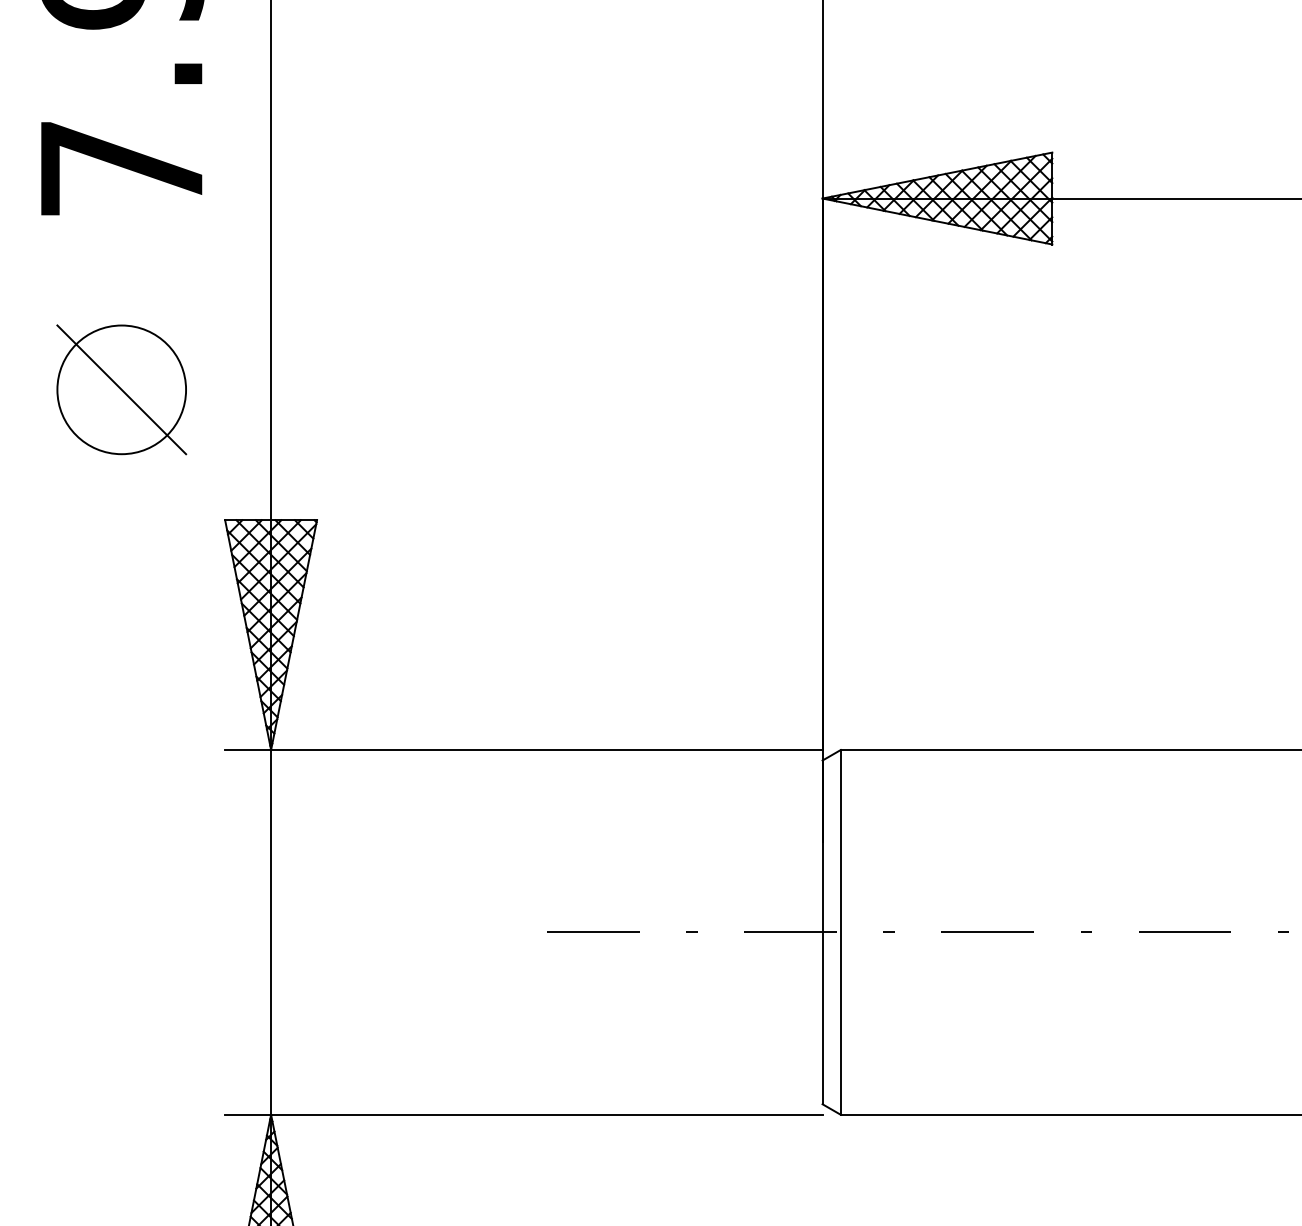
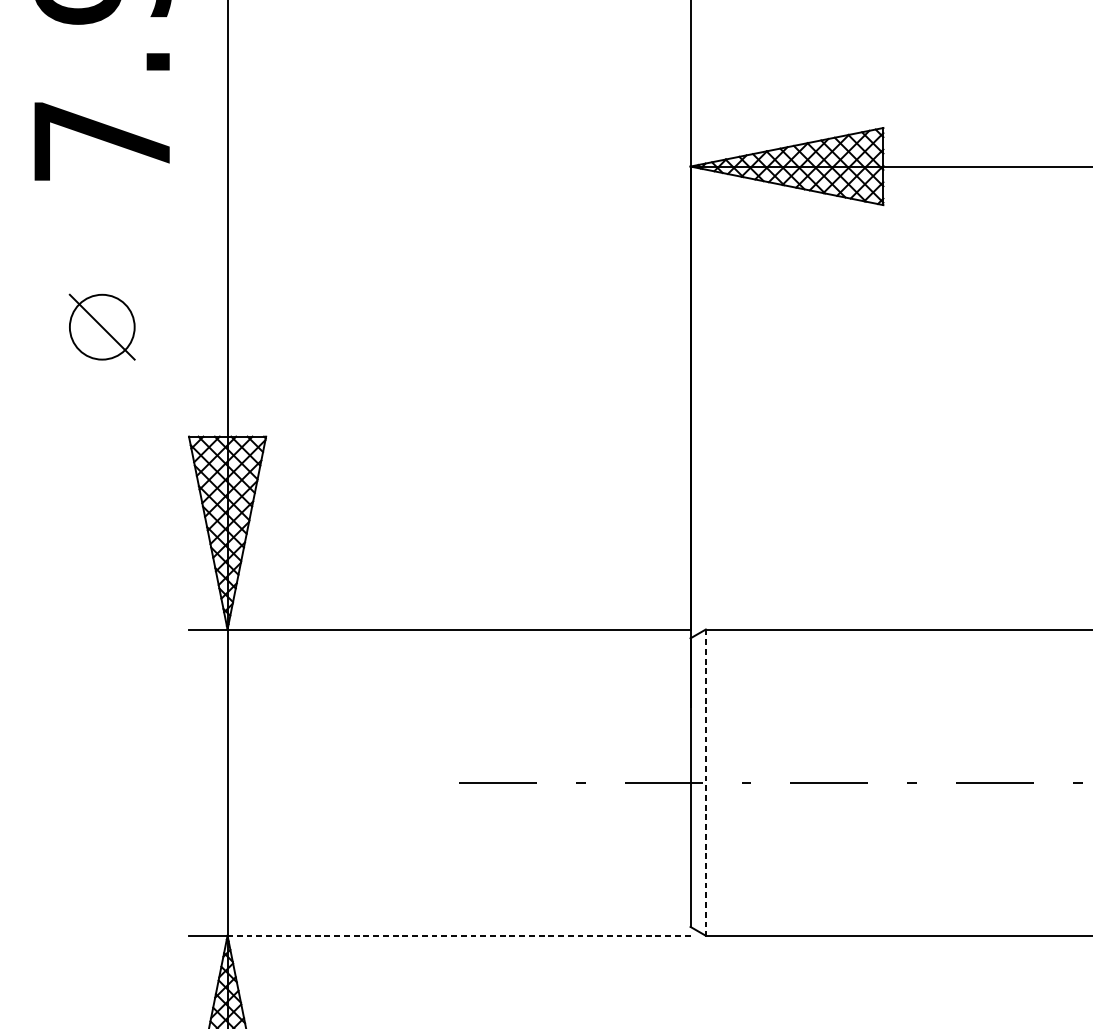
part: (121, 389) -> (101, 326), size x0.6
line: (840, 932) -> (705, 782), solid -> dashed
line: (546, 1114) -> (458, 935), solid -> dashed

